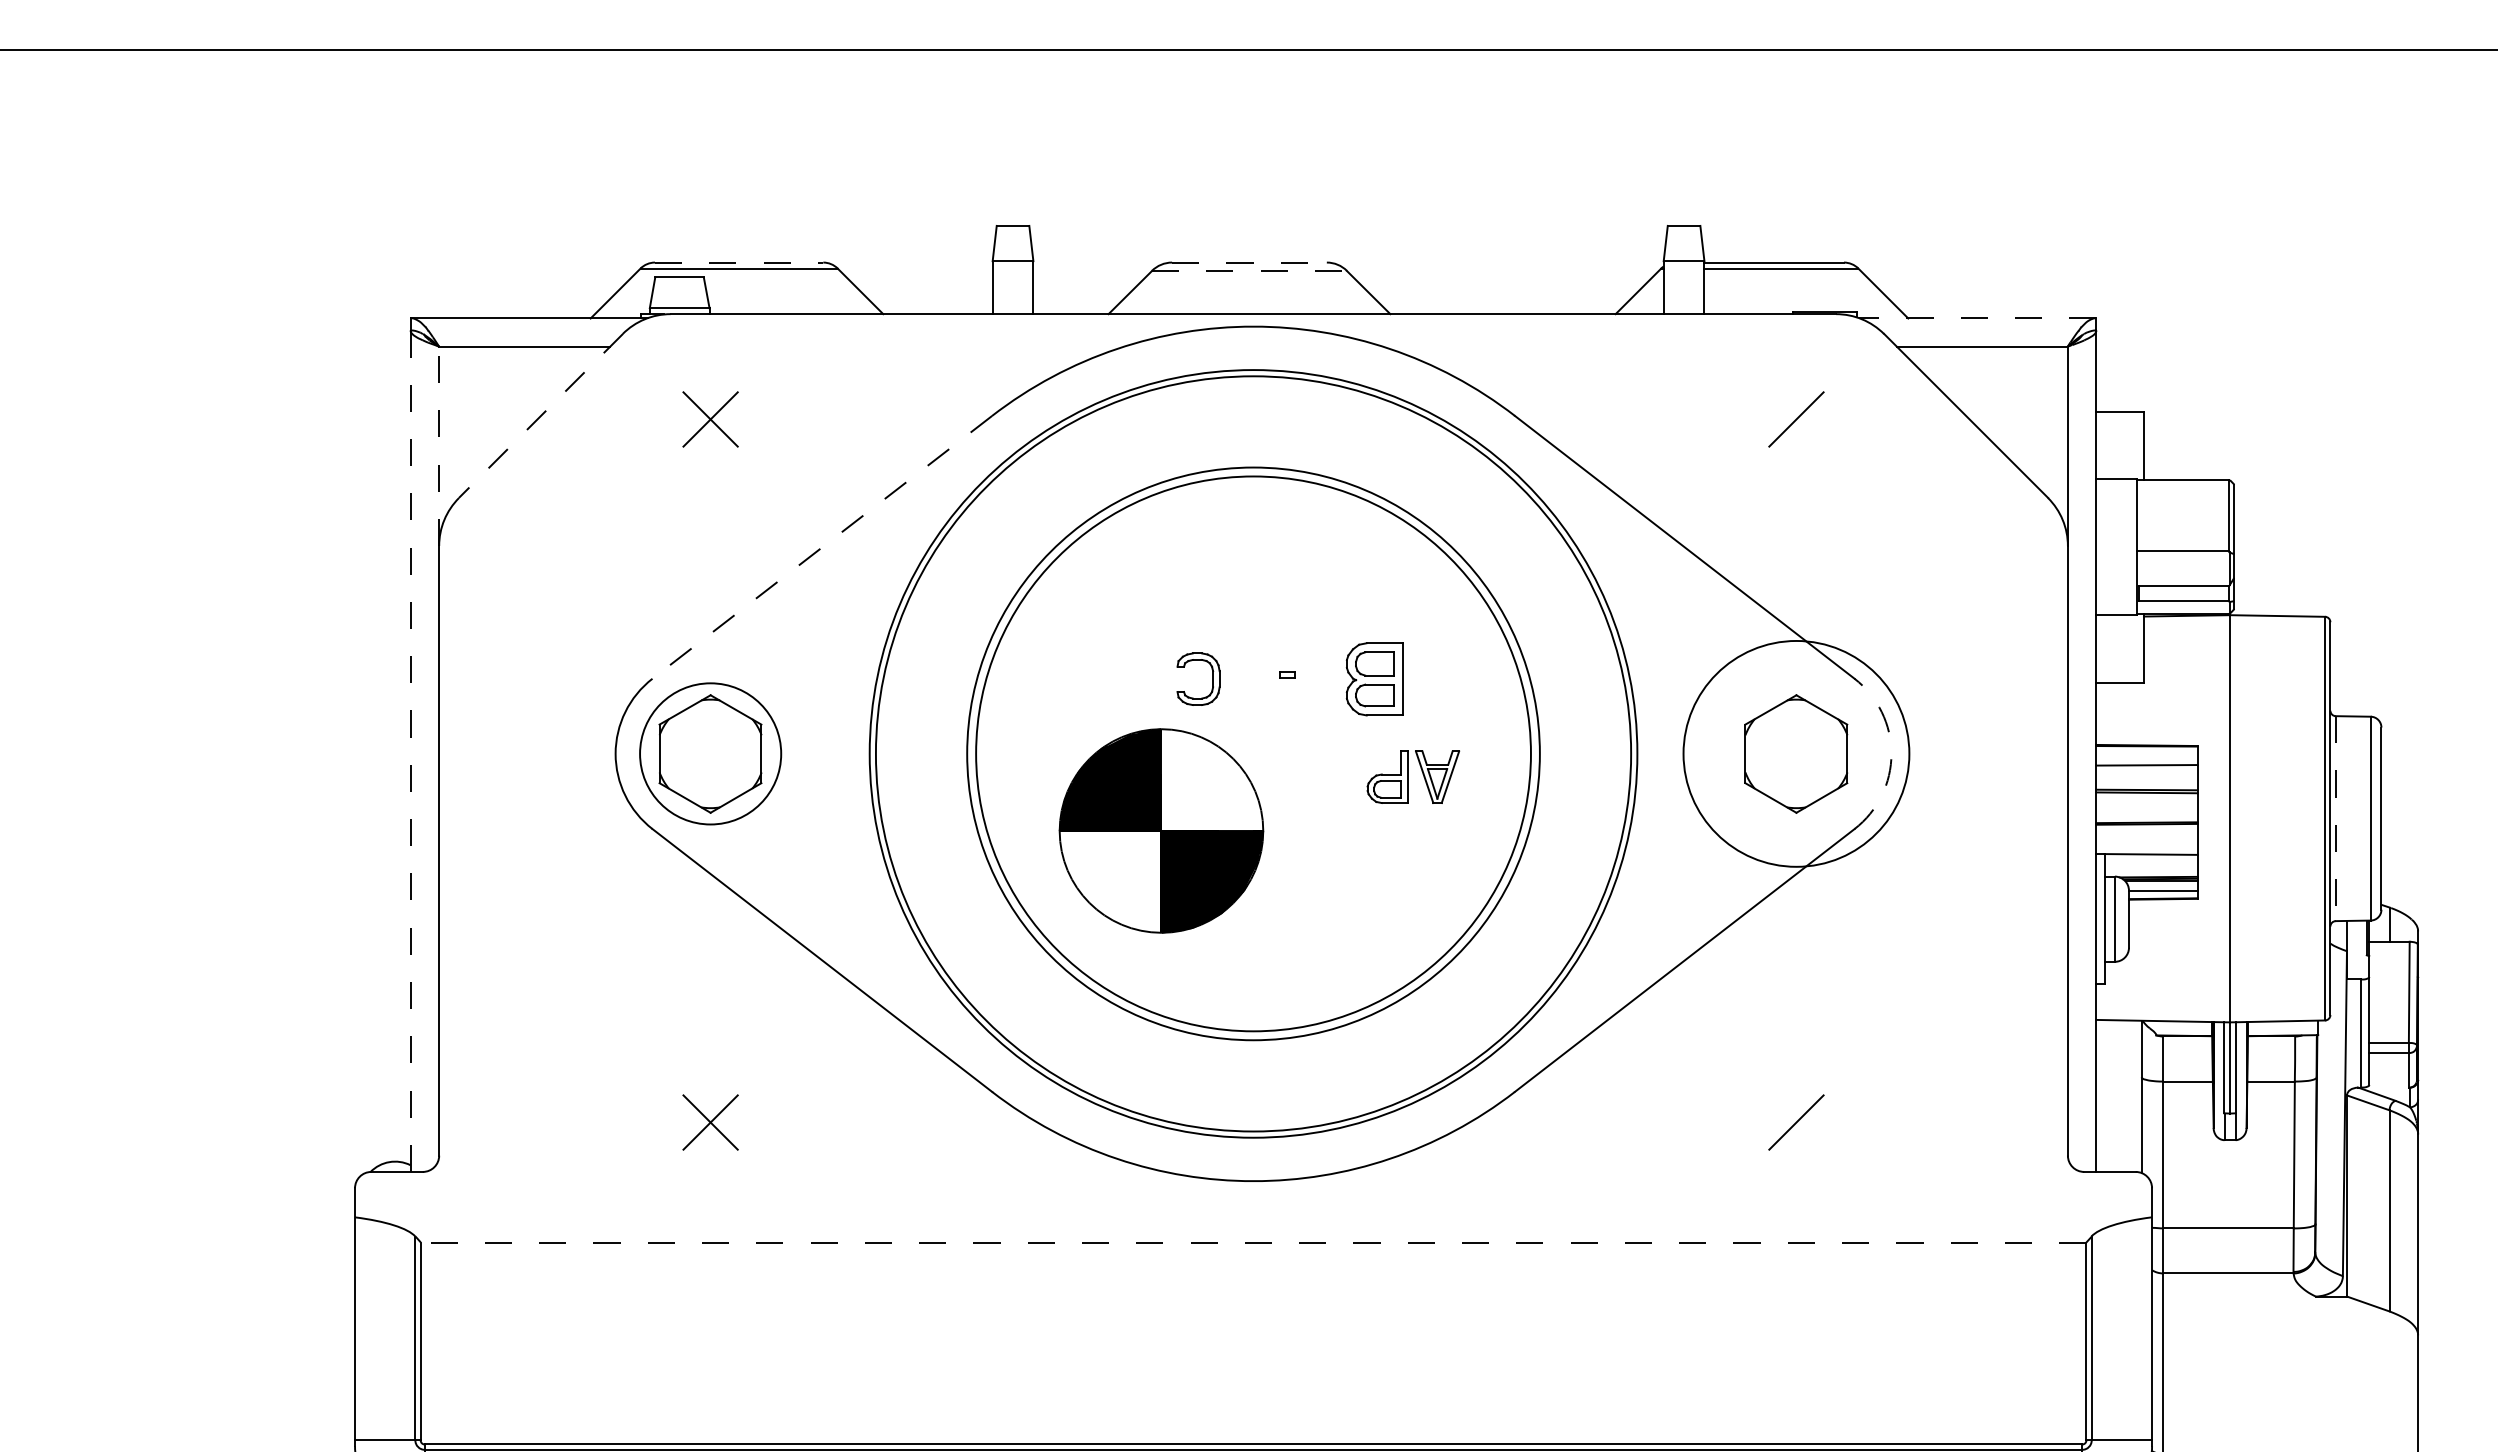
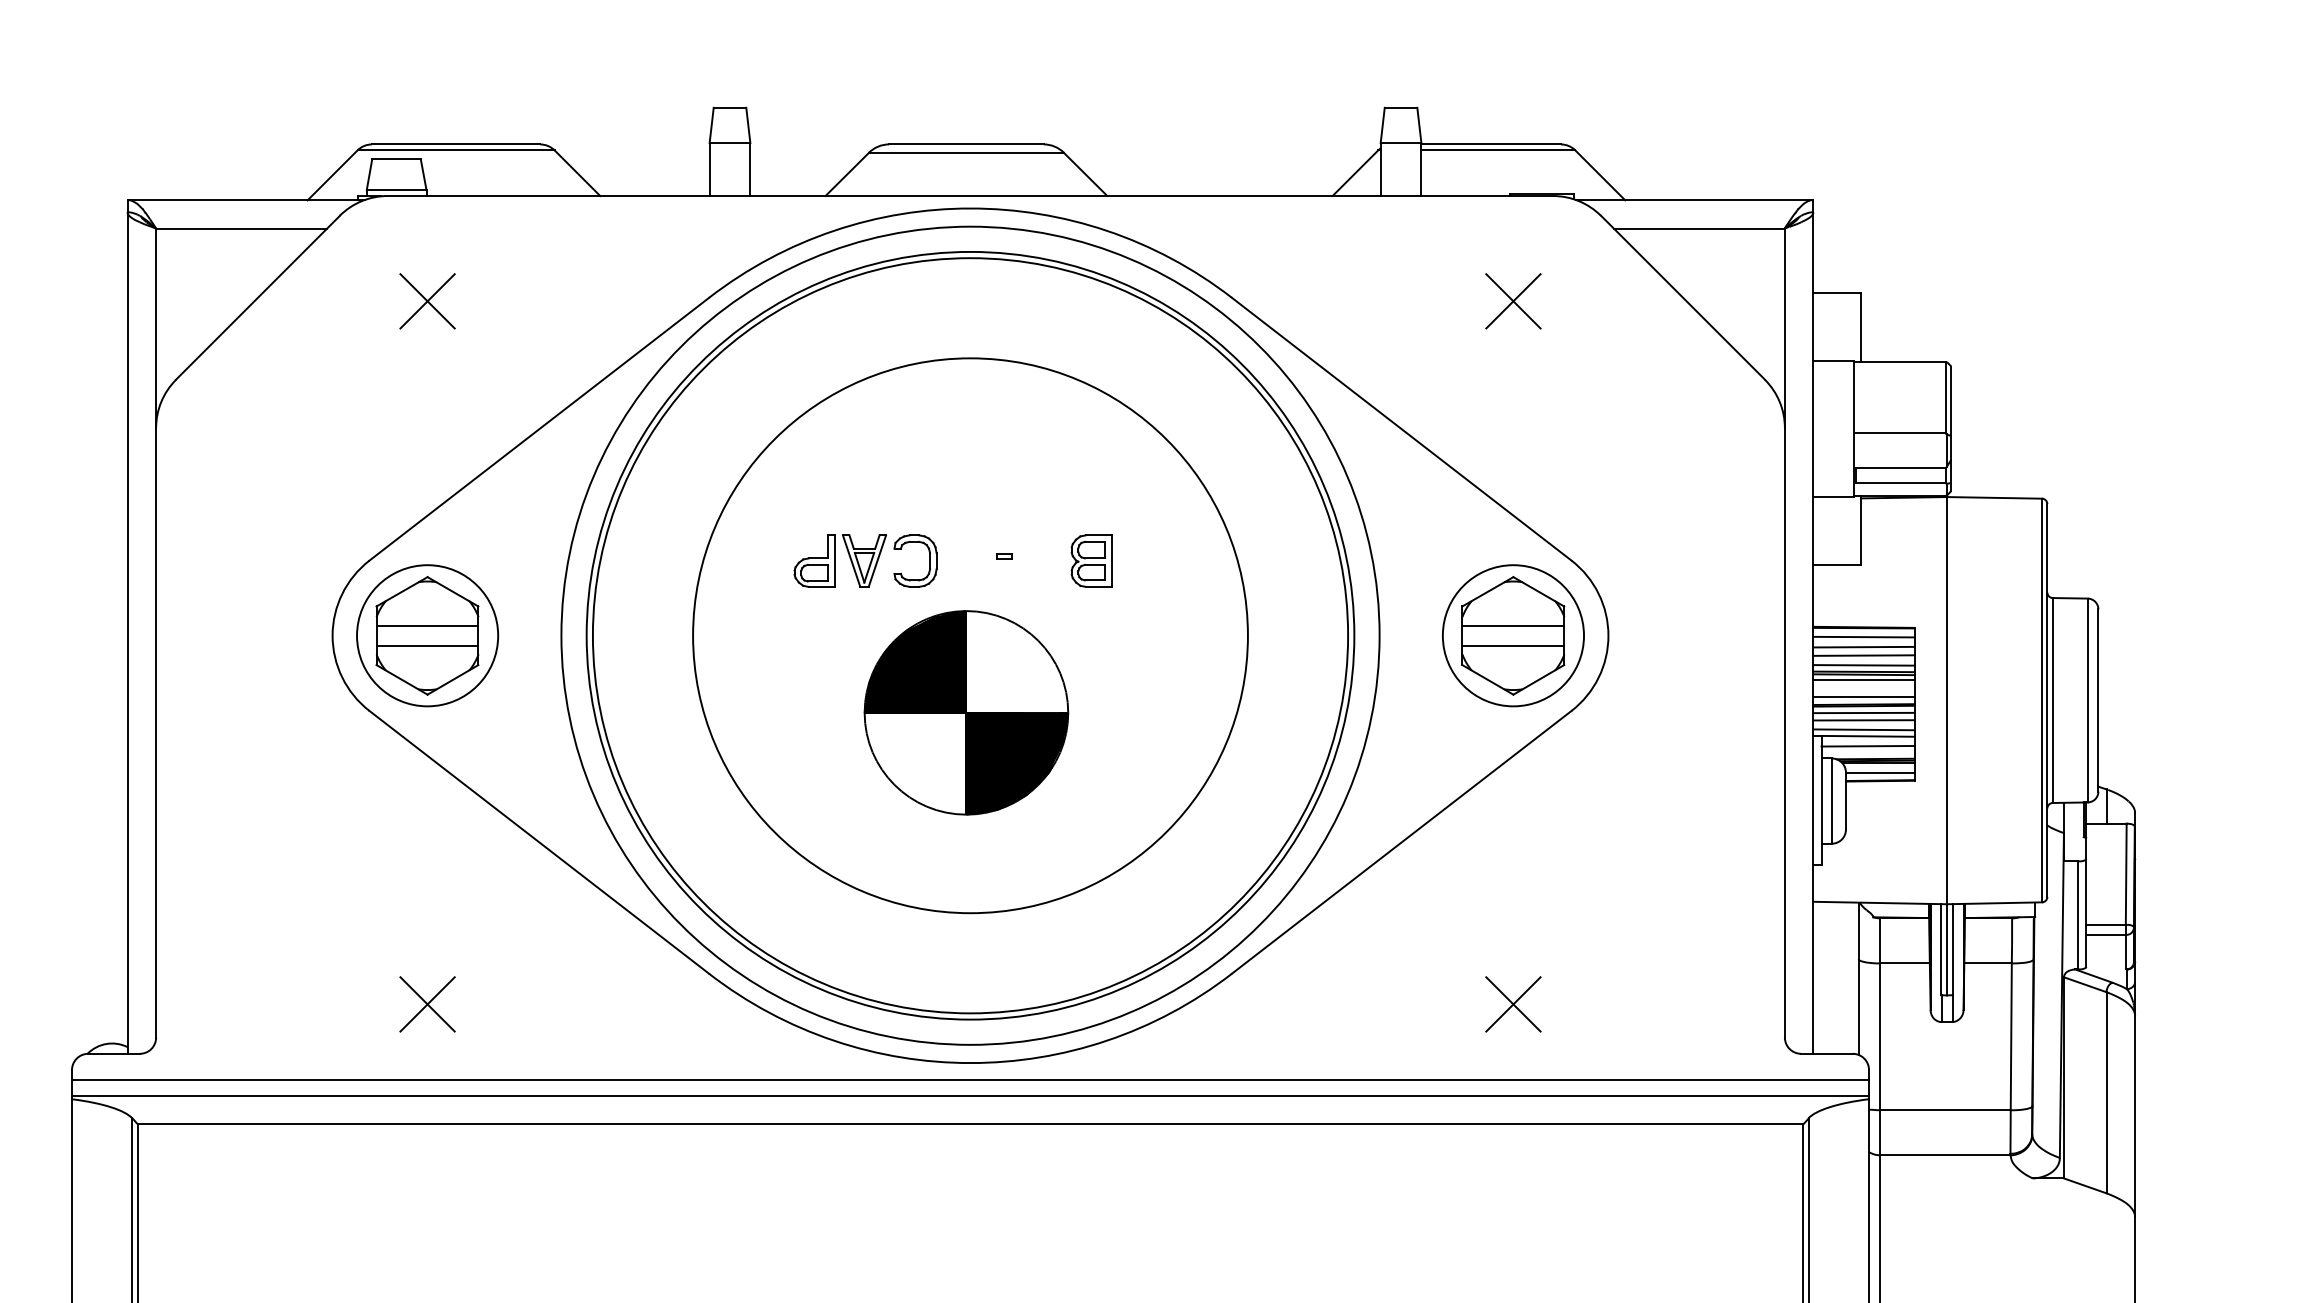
line: (739, 262) -> (456, 144), dashed -> solid
line: (1249, 262) -> (966, 144), dashed -> solid
line: (1249, 270) -> (966, 152), dashed -> solid
line: (1977, 318) -> (1694, 200), dashed -> solid
line: (540, 415) -> (257, 297), dashed -> solid
line: (1796, 419) -> (1513, 301), added
line: (439, 446) -> (156, 328), dashed -> solid
line: (822, 547) -> (539, 429), dashed -> solid
part: (1374, 678) -> (1091, 560), size x0.71
line: (710, 743) -> (427, 625), added
line: (1796, 743) -> (1513, 625), added
line: (410, 751) -> (127, 633), dashed -> solid
circle: (1253, 753) -> (970, 635), size x1.43
circle: (1796, 753) -> (1513, 635), size x0.62
arc: (1891, 753) -> (1608, 635), dashed -> solid
line: (2146, 754) -> (1863, 636), added
line: (710, 764) -> (427, 646), added
line: (1796, 764) -> (1513, 646), added
line: (2146, 773) -> (1863, 655), added
part: (1413, 776) -> (840, 560), moved
line: (2146, 783) -> (1863, 665), added
line: (2146, 798) -> (1863, 680), added
line: (2146, 814) -> (1863, 696), added
line: (2335, 819) -> (2052, 701), dashed -> solid
part: (1161, 830) -> (966, 712), moved
line: (2146, 831) -> (1863, 713), added
line: (2146, 838) -> (1863, 720), added
line: (2146, 847) -> (1863, 729), added
line: (2150, 864) -> (1867, 746), added
line: (1796, 1122) -> (1513, 1004), added
line: (1253, 1197) -> (970, 1079), added
line: (1253, 1214) -> (970, 1096), added
line: (1253, 1242) -> (970, 1124), dashed -> solid

